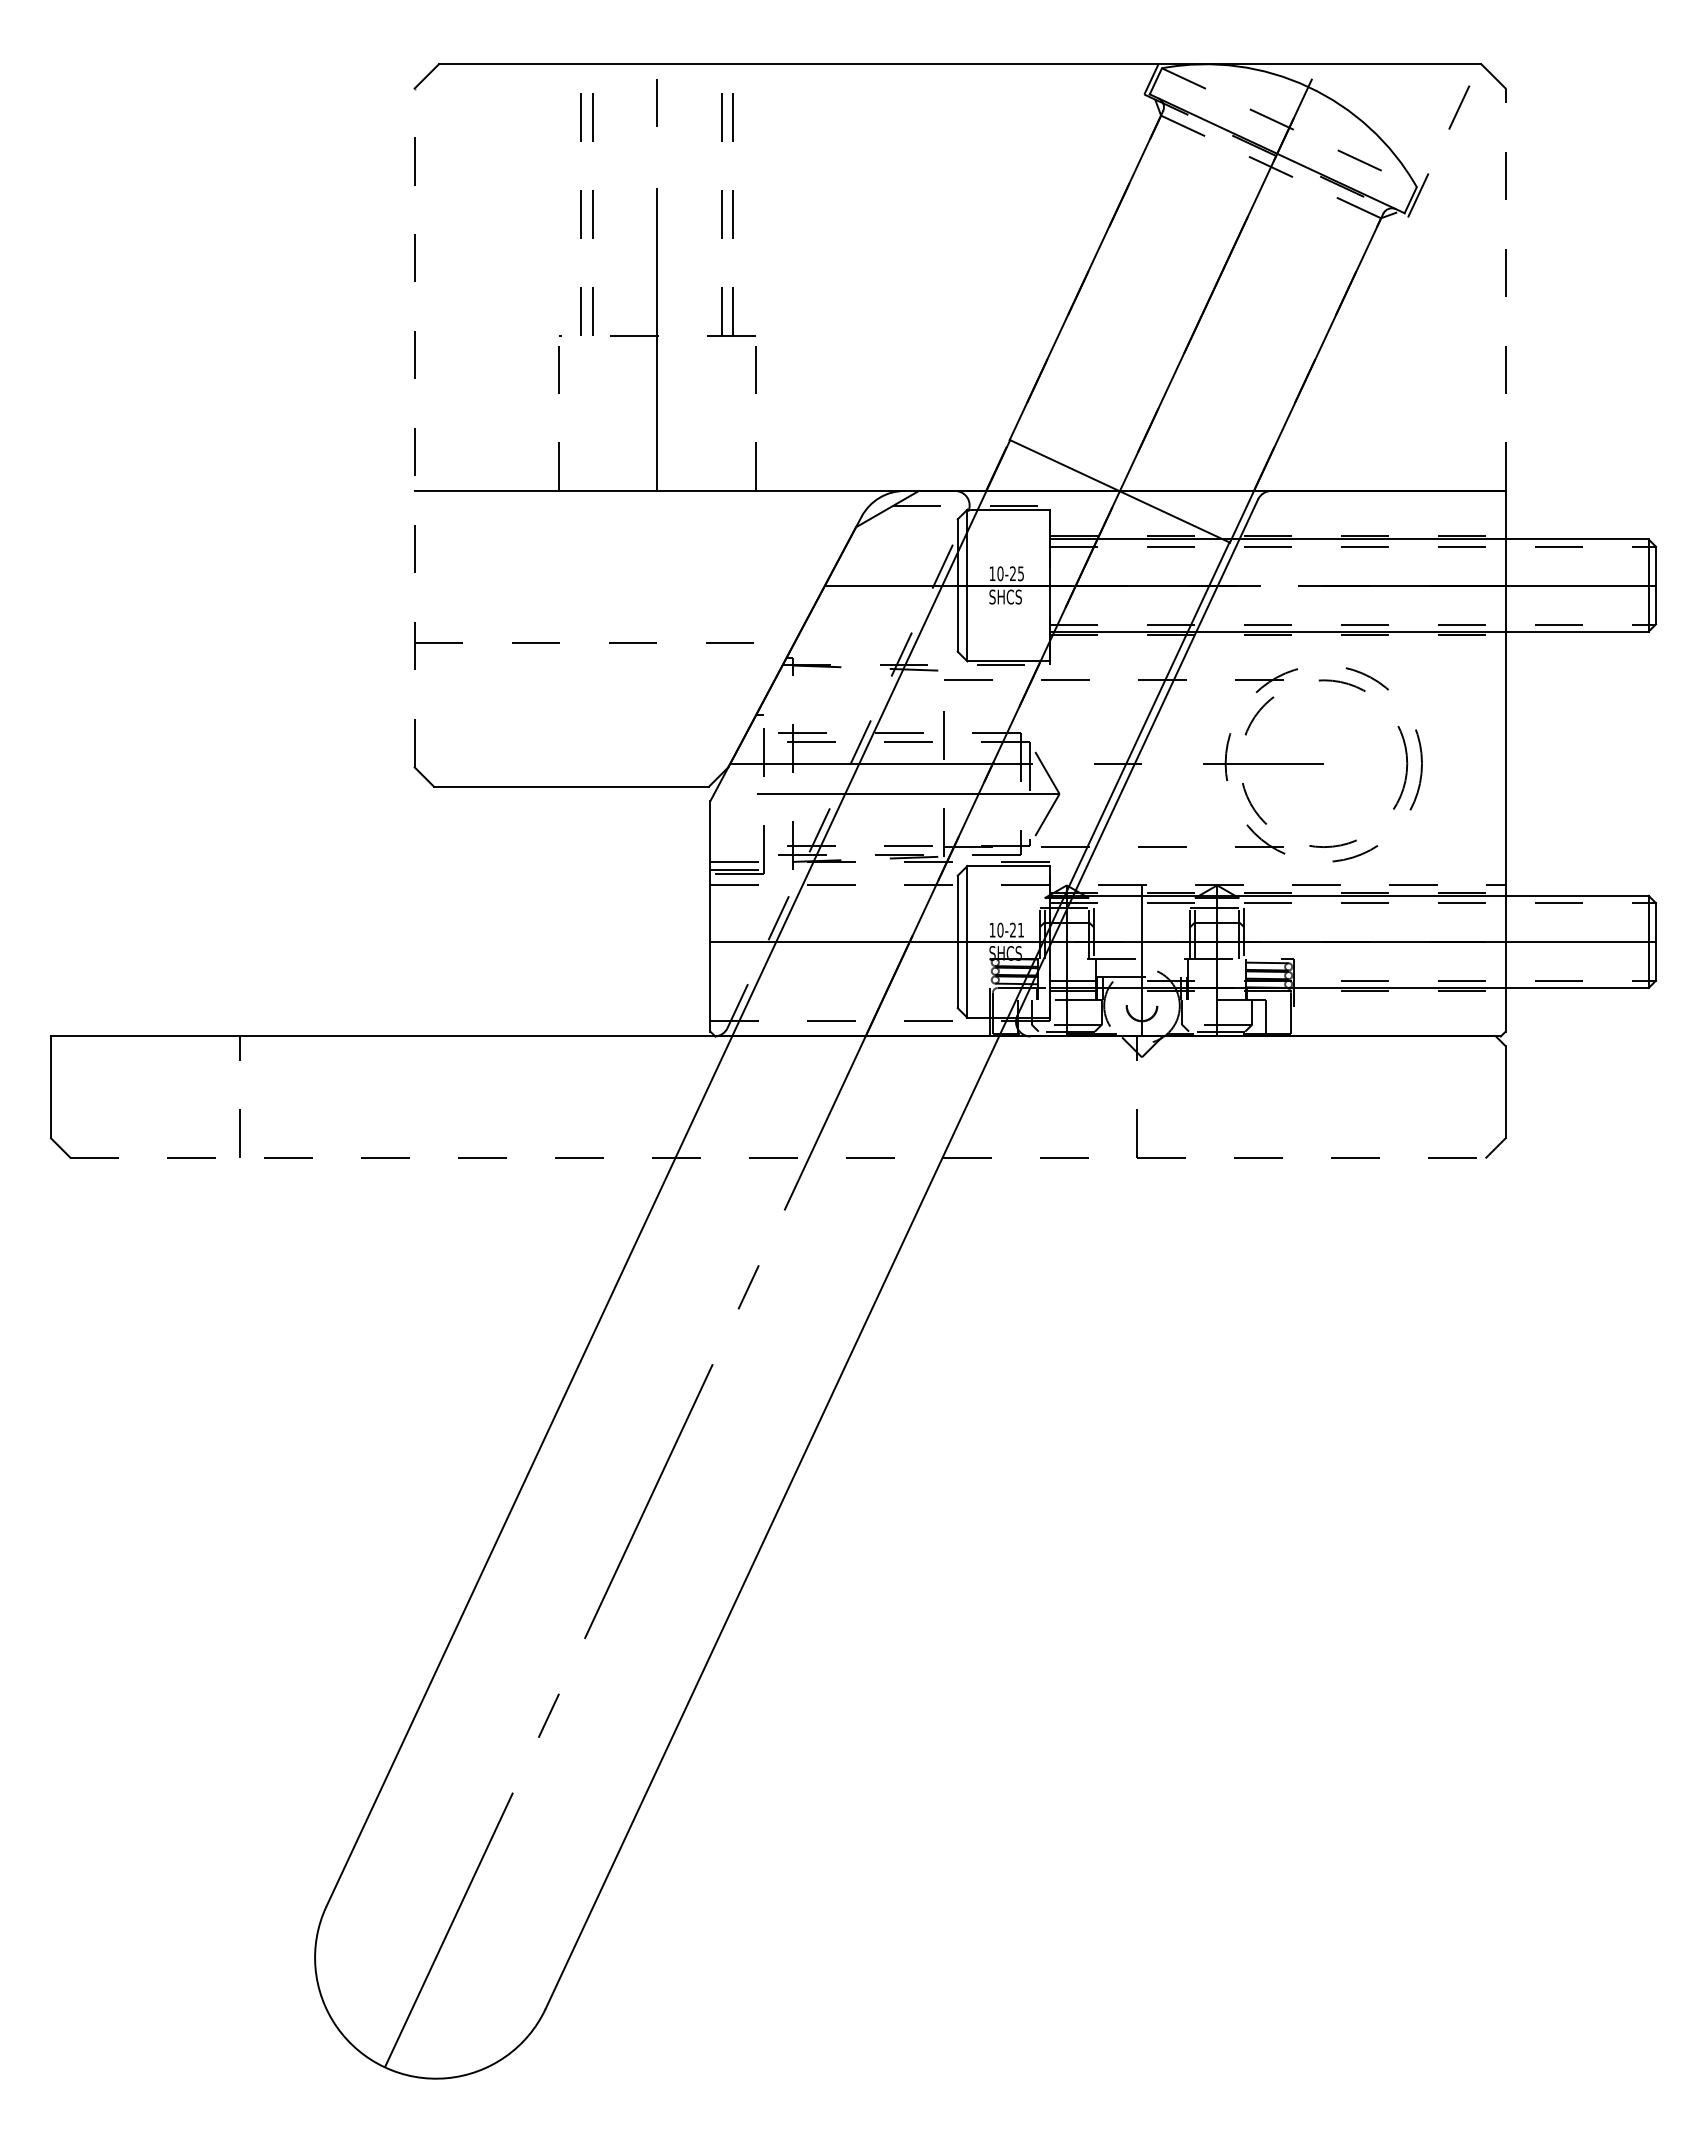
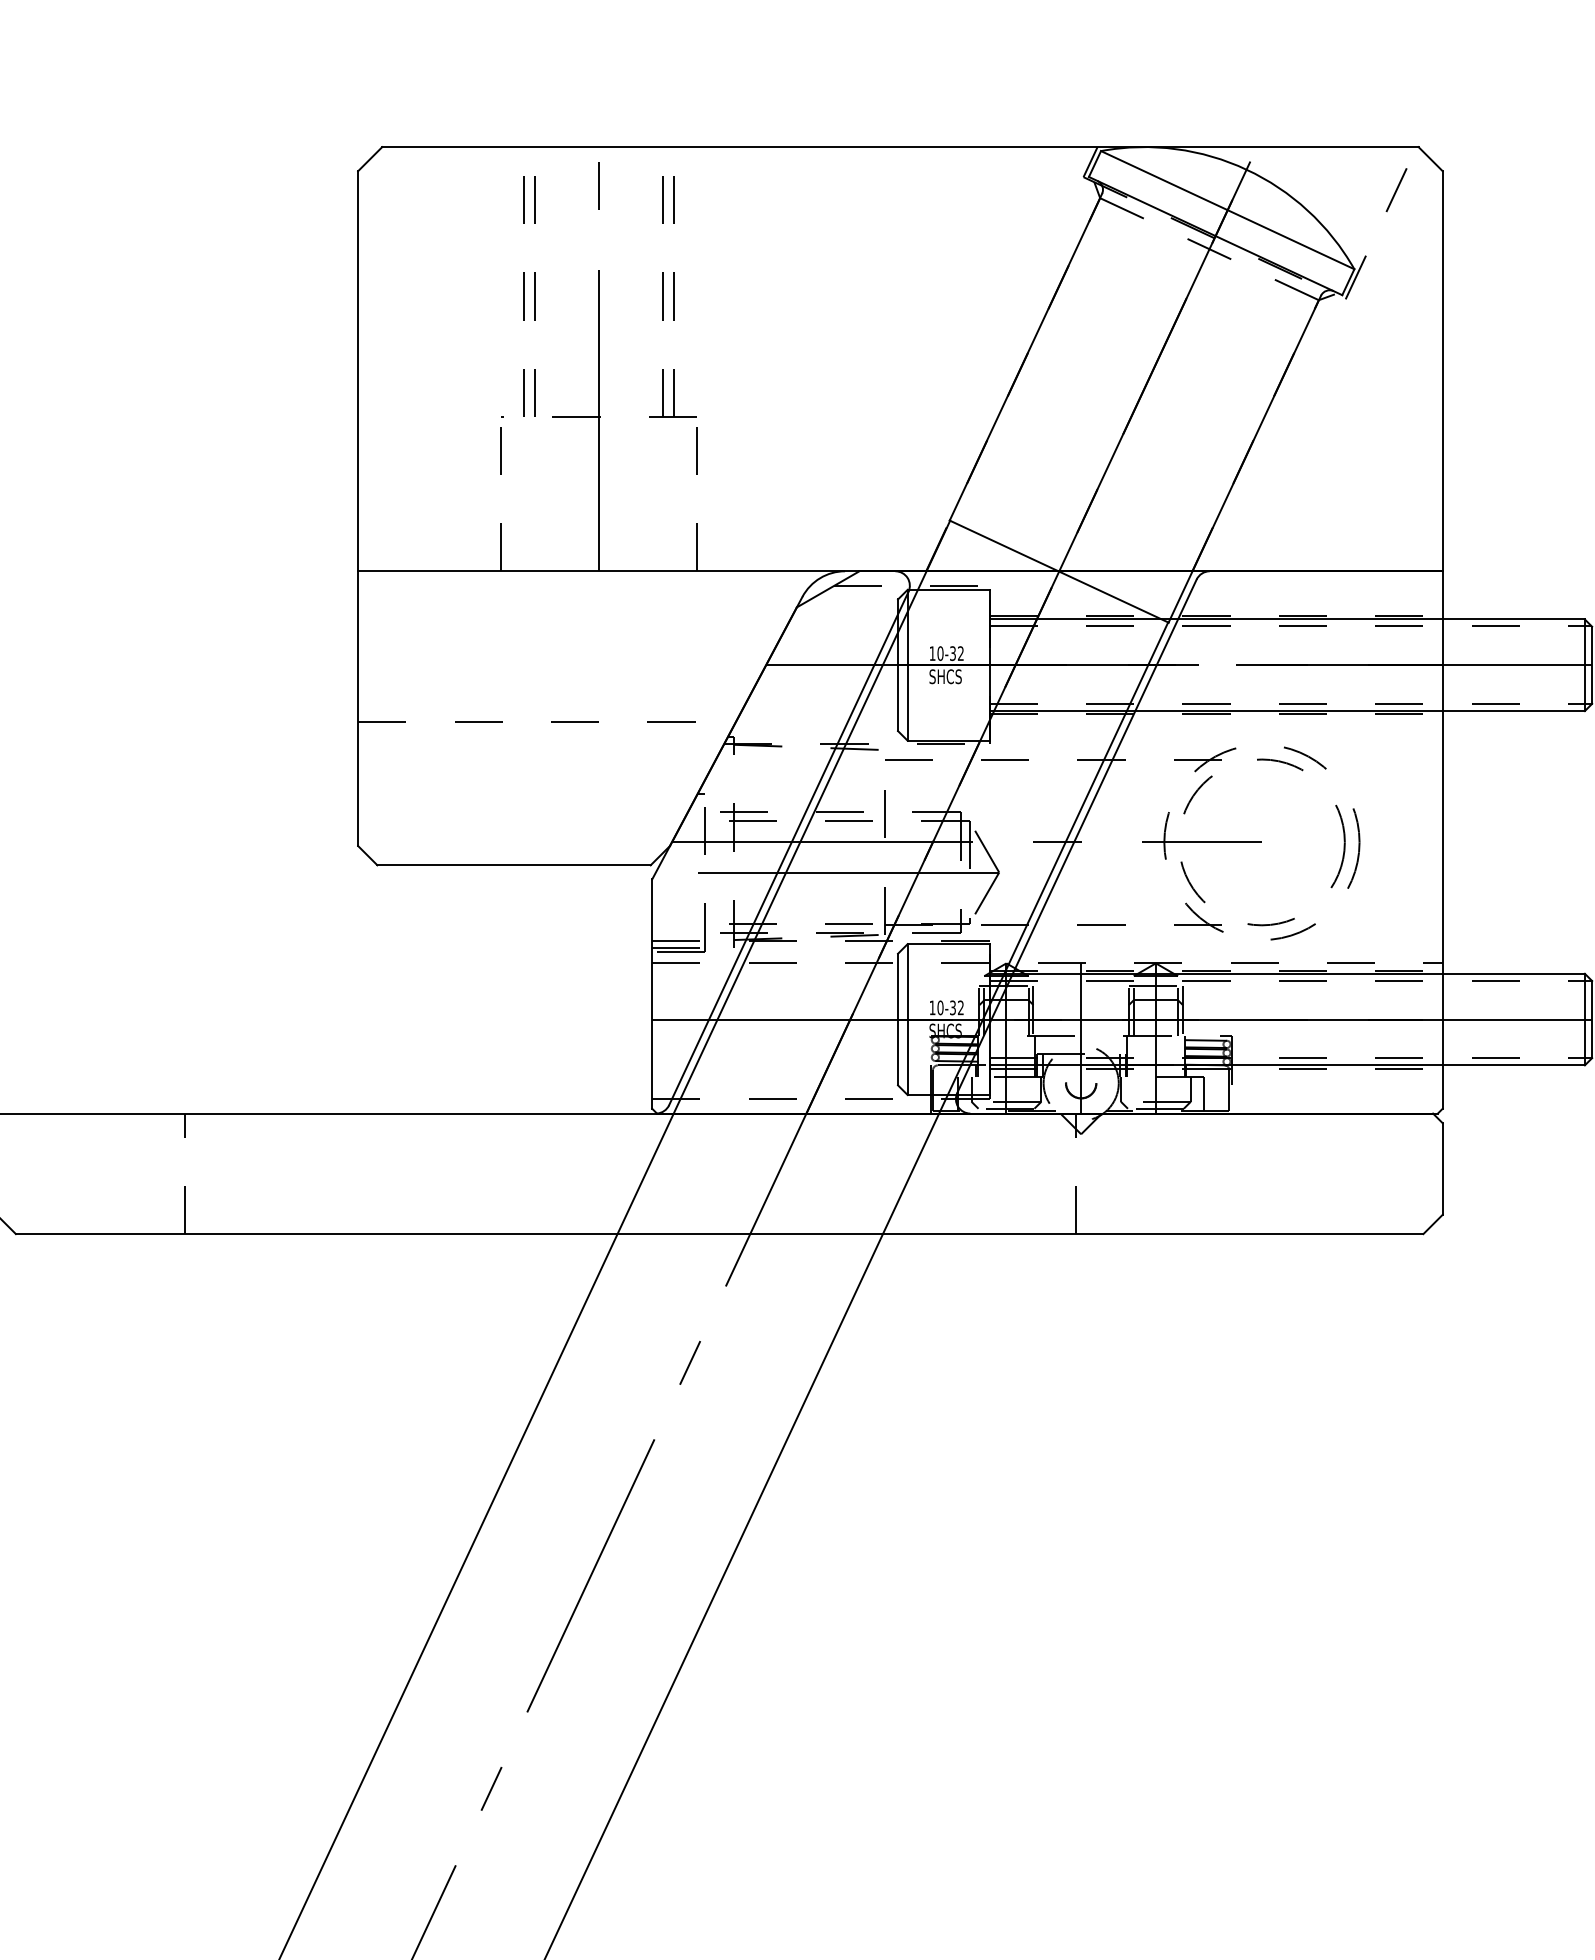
line: (1289, 127) -> (1227, 209), dashed -> solid
line: (1505, 289) -> (1442, 370), dashed -> solid
line: (414, 427) -> (357, 508), dashed -> solid
text: (1016, 573) -> (956, 653), 10-25 -> 10-32
line: (847, 769) -> (788, 848), dashed -> solid
text: (1016, 929) -> (956, 1007), 10-21 -> 10-32
line: (778, 1157) -> (719, 1233), dashed -> solid

